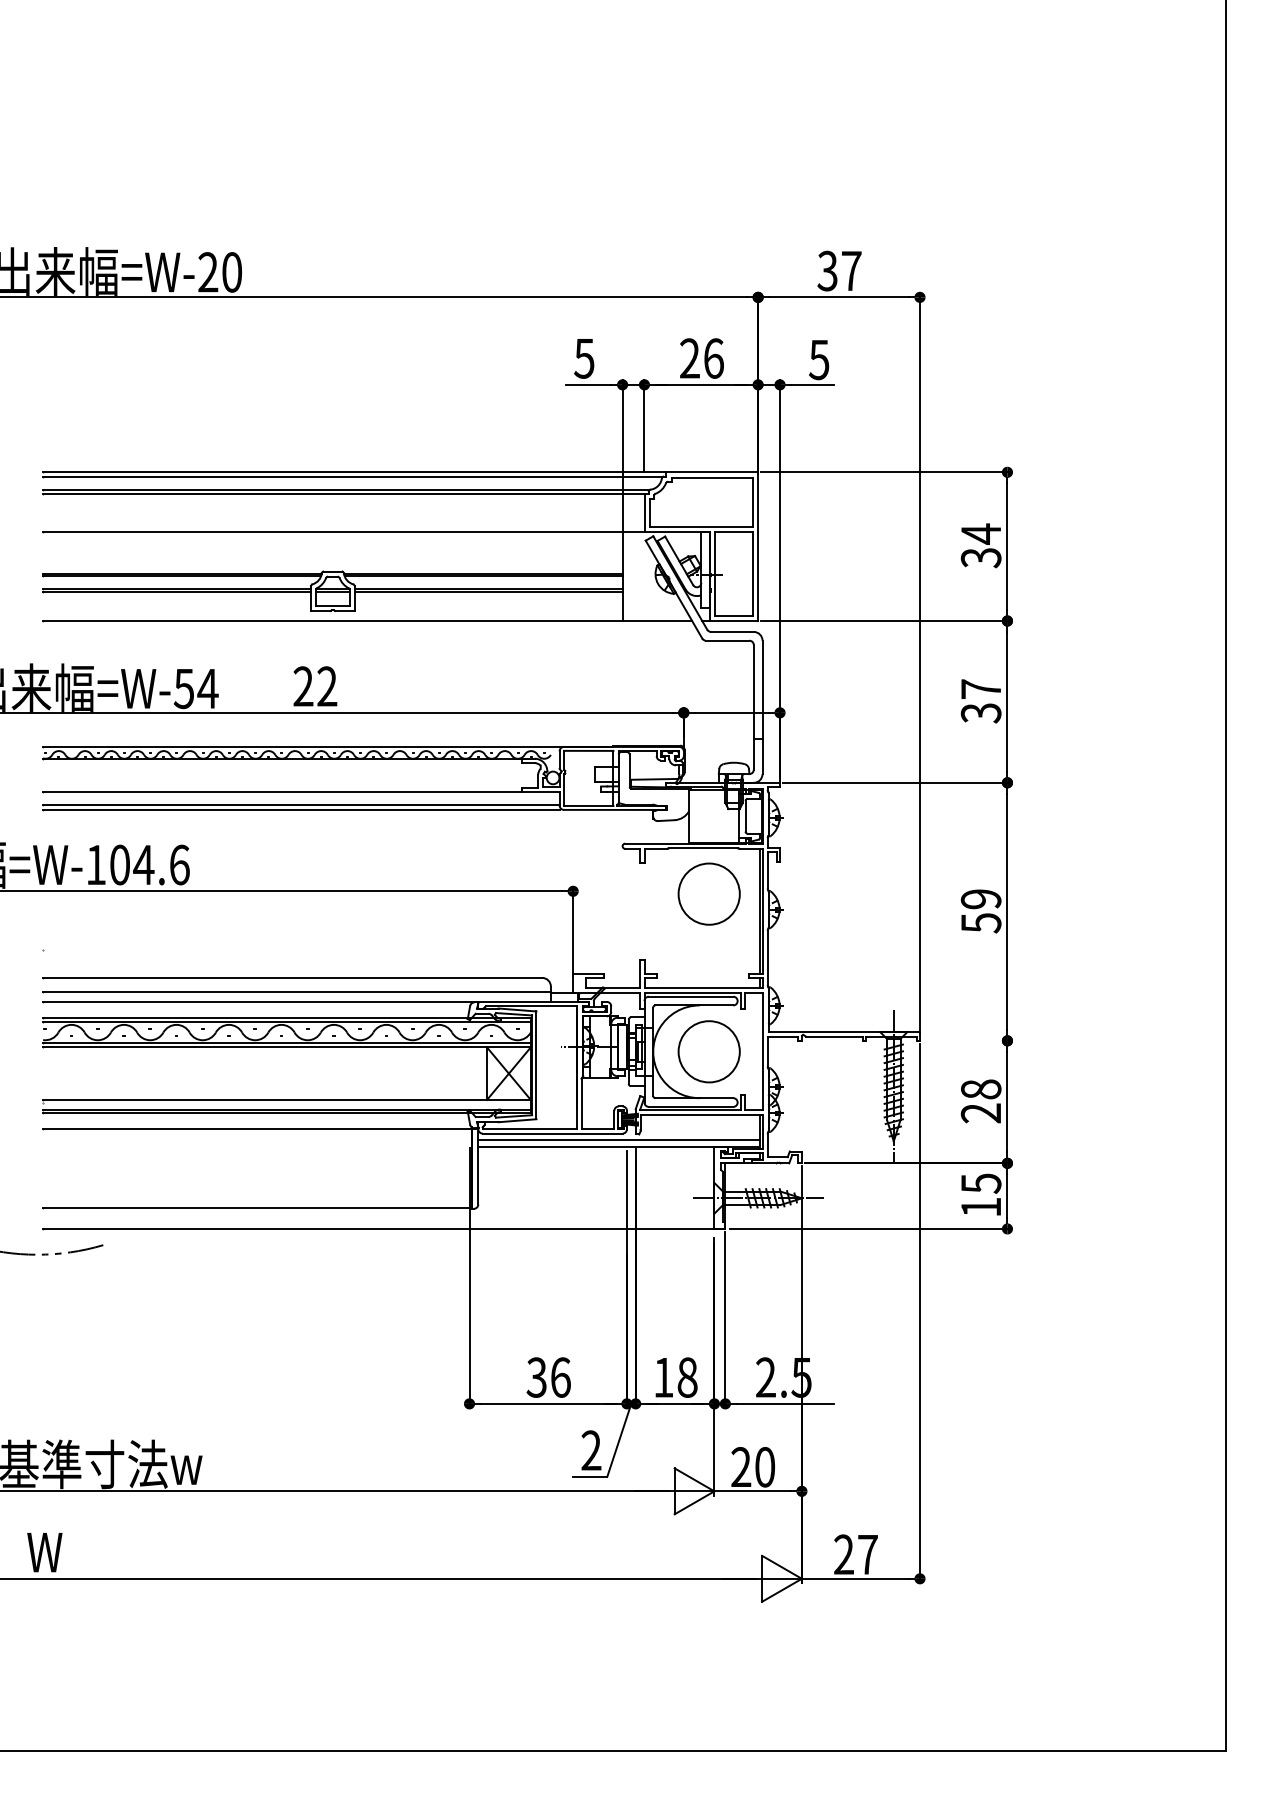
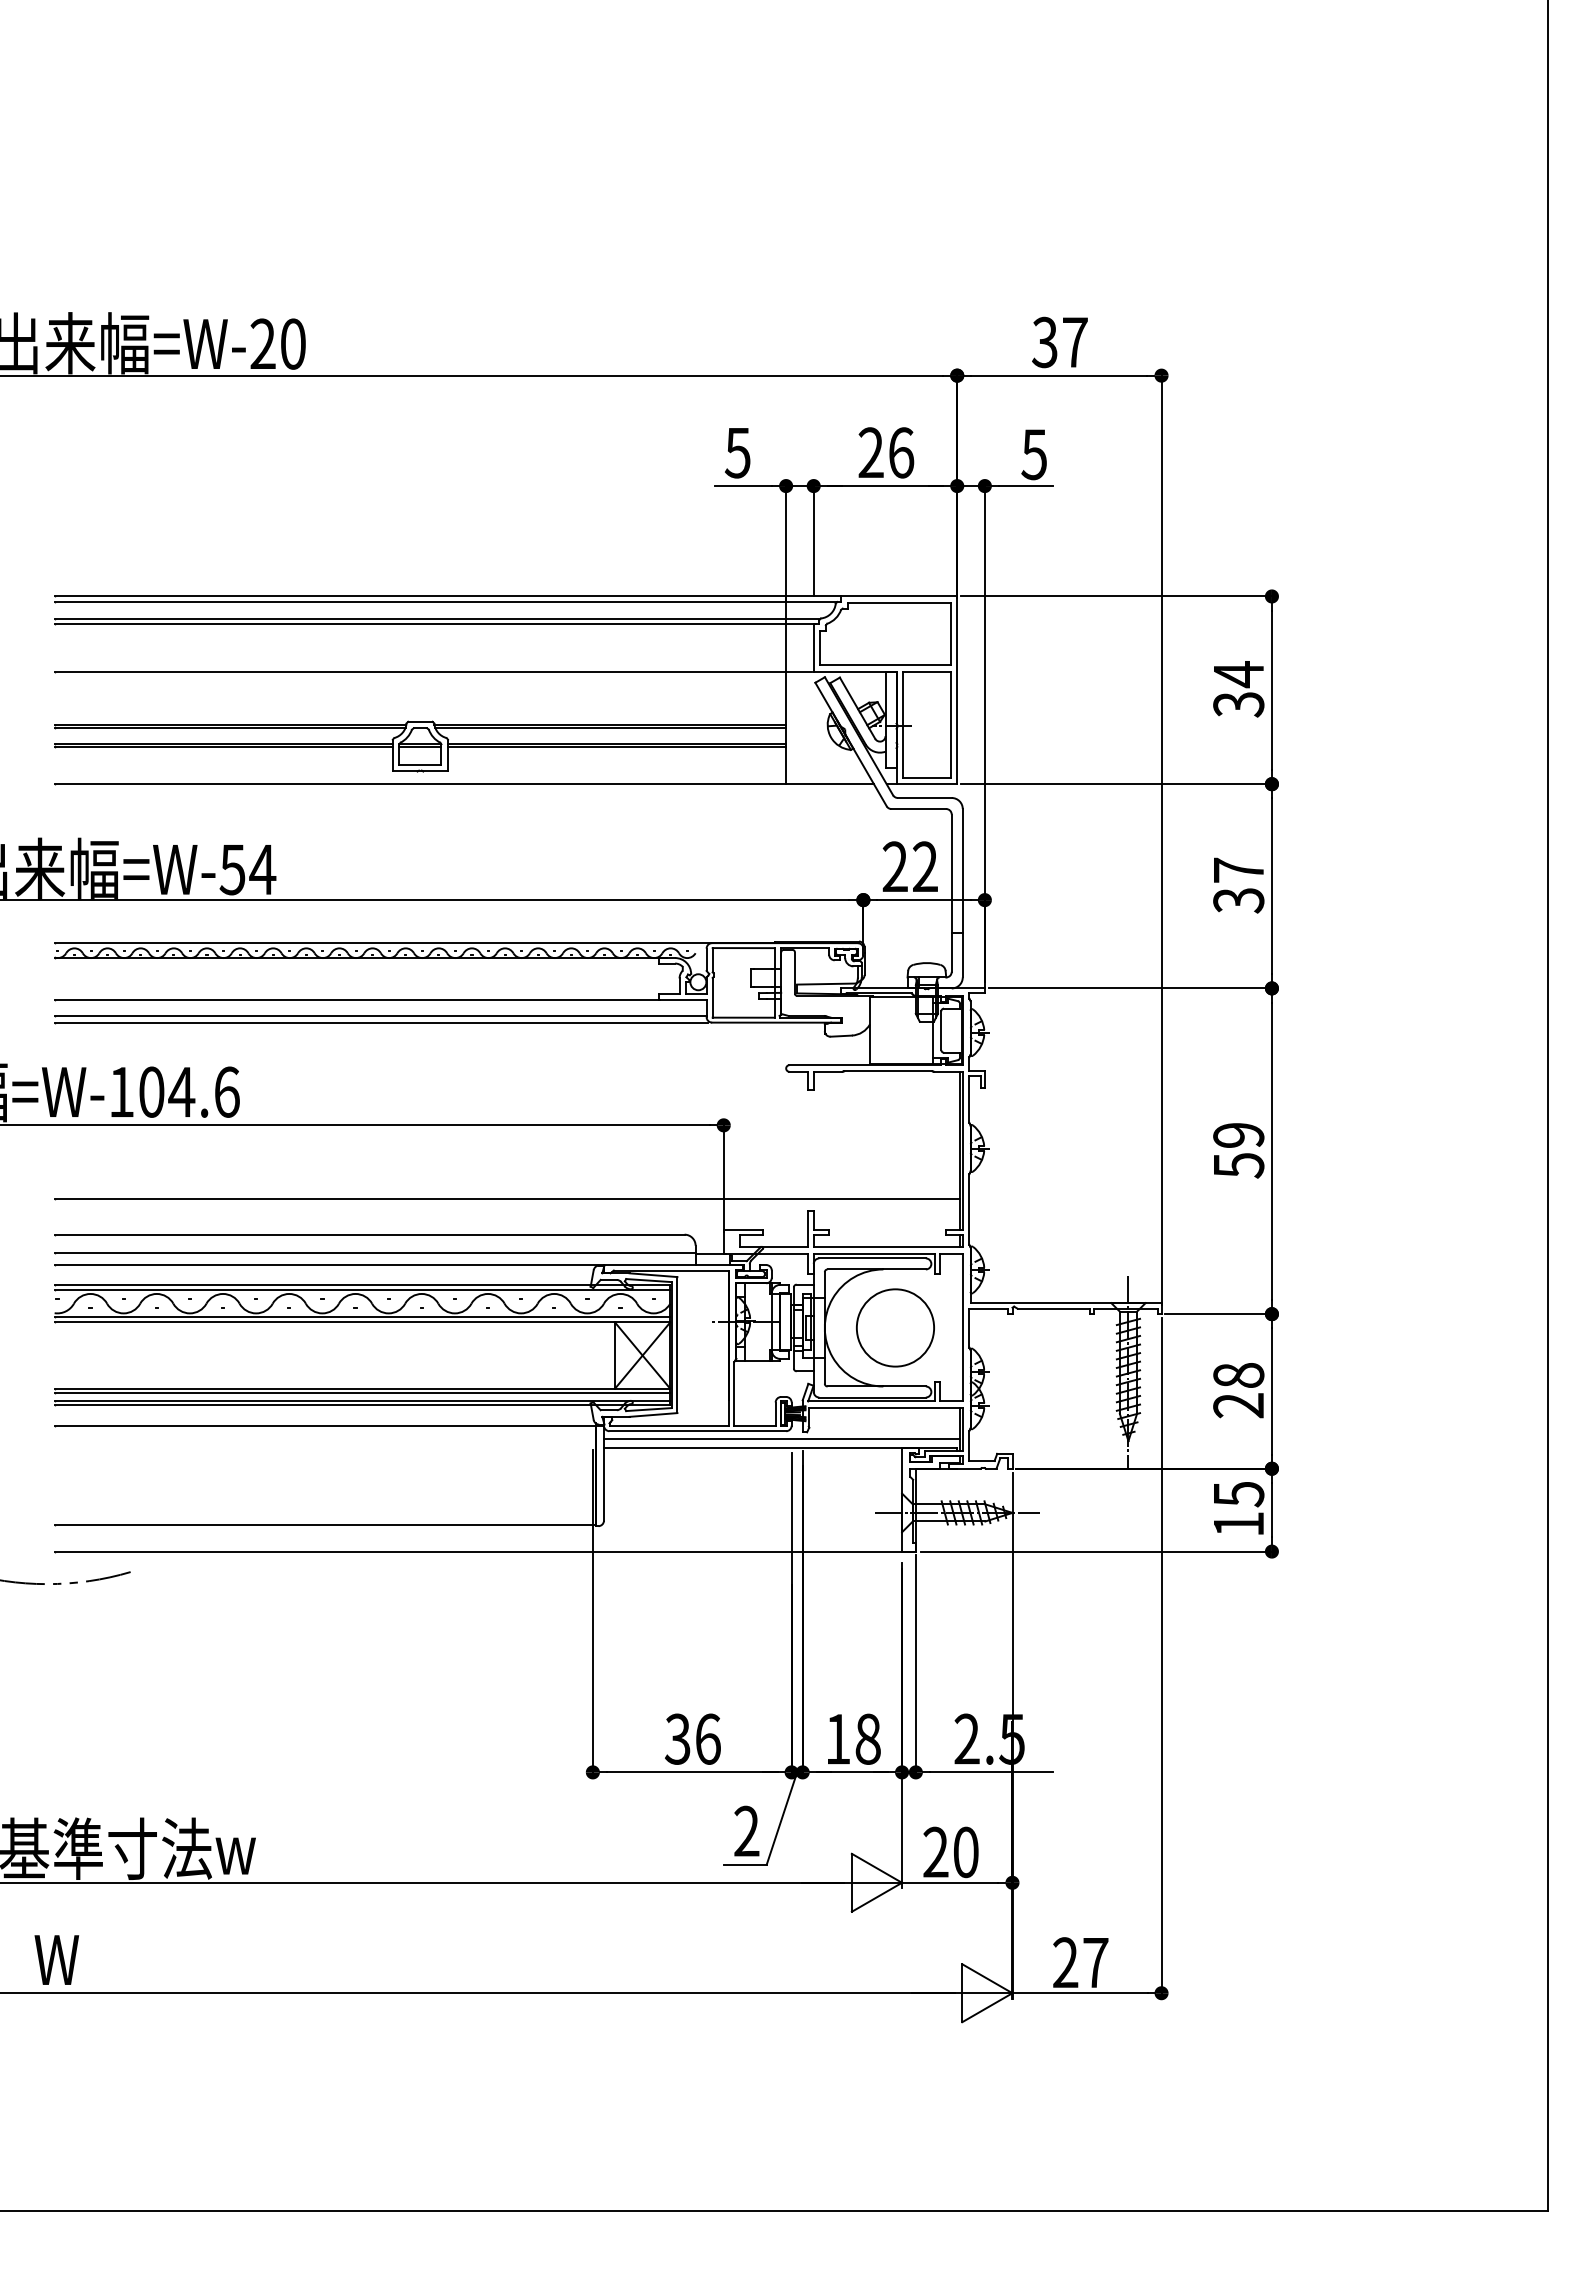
text: (314, 686) -> (909, 866), moved
circle: (709, 893) -> (895, 1128), removed
line: (401, 950) -> (507, 1199), added
line: (967, 1041) -> (1221, 1314), added
line: (286, 1102) -> (362, 1392), added

